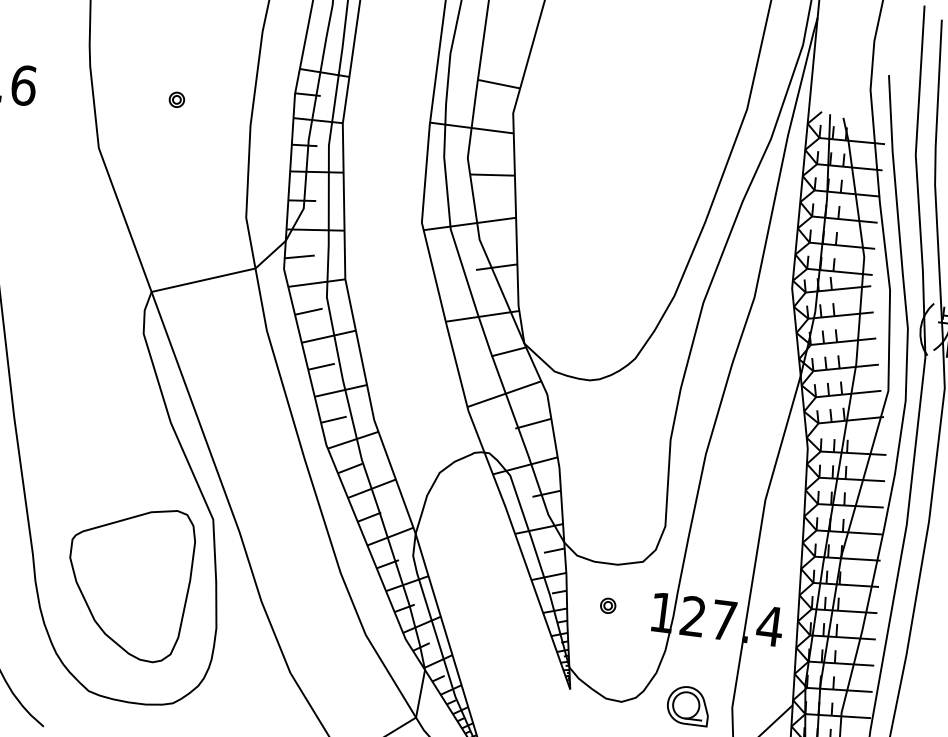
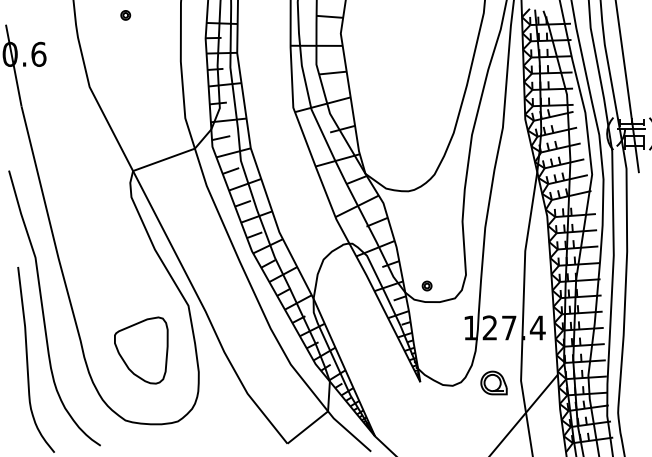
part: (176, 99) -> (125, 15), moved
part: (127, 581) -> (140, 350), size x0.7
part: (607, 604) -> (426, 285), moved

